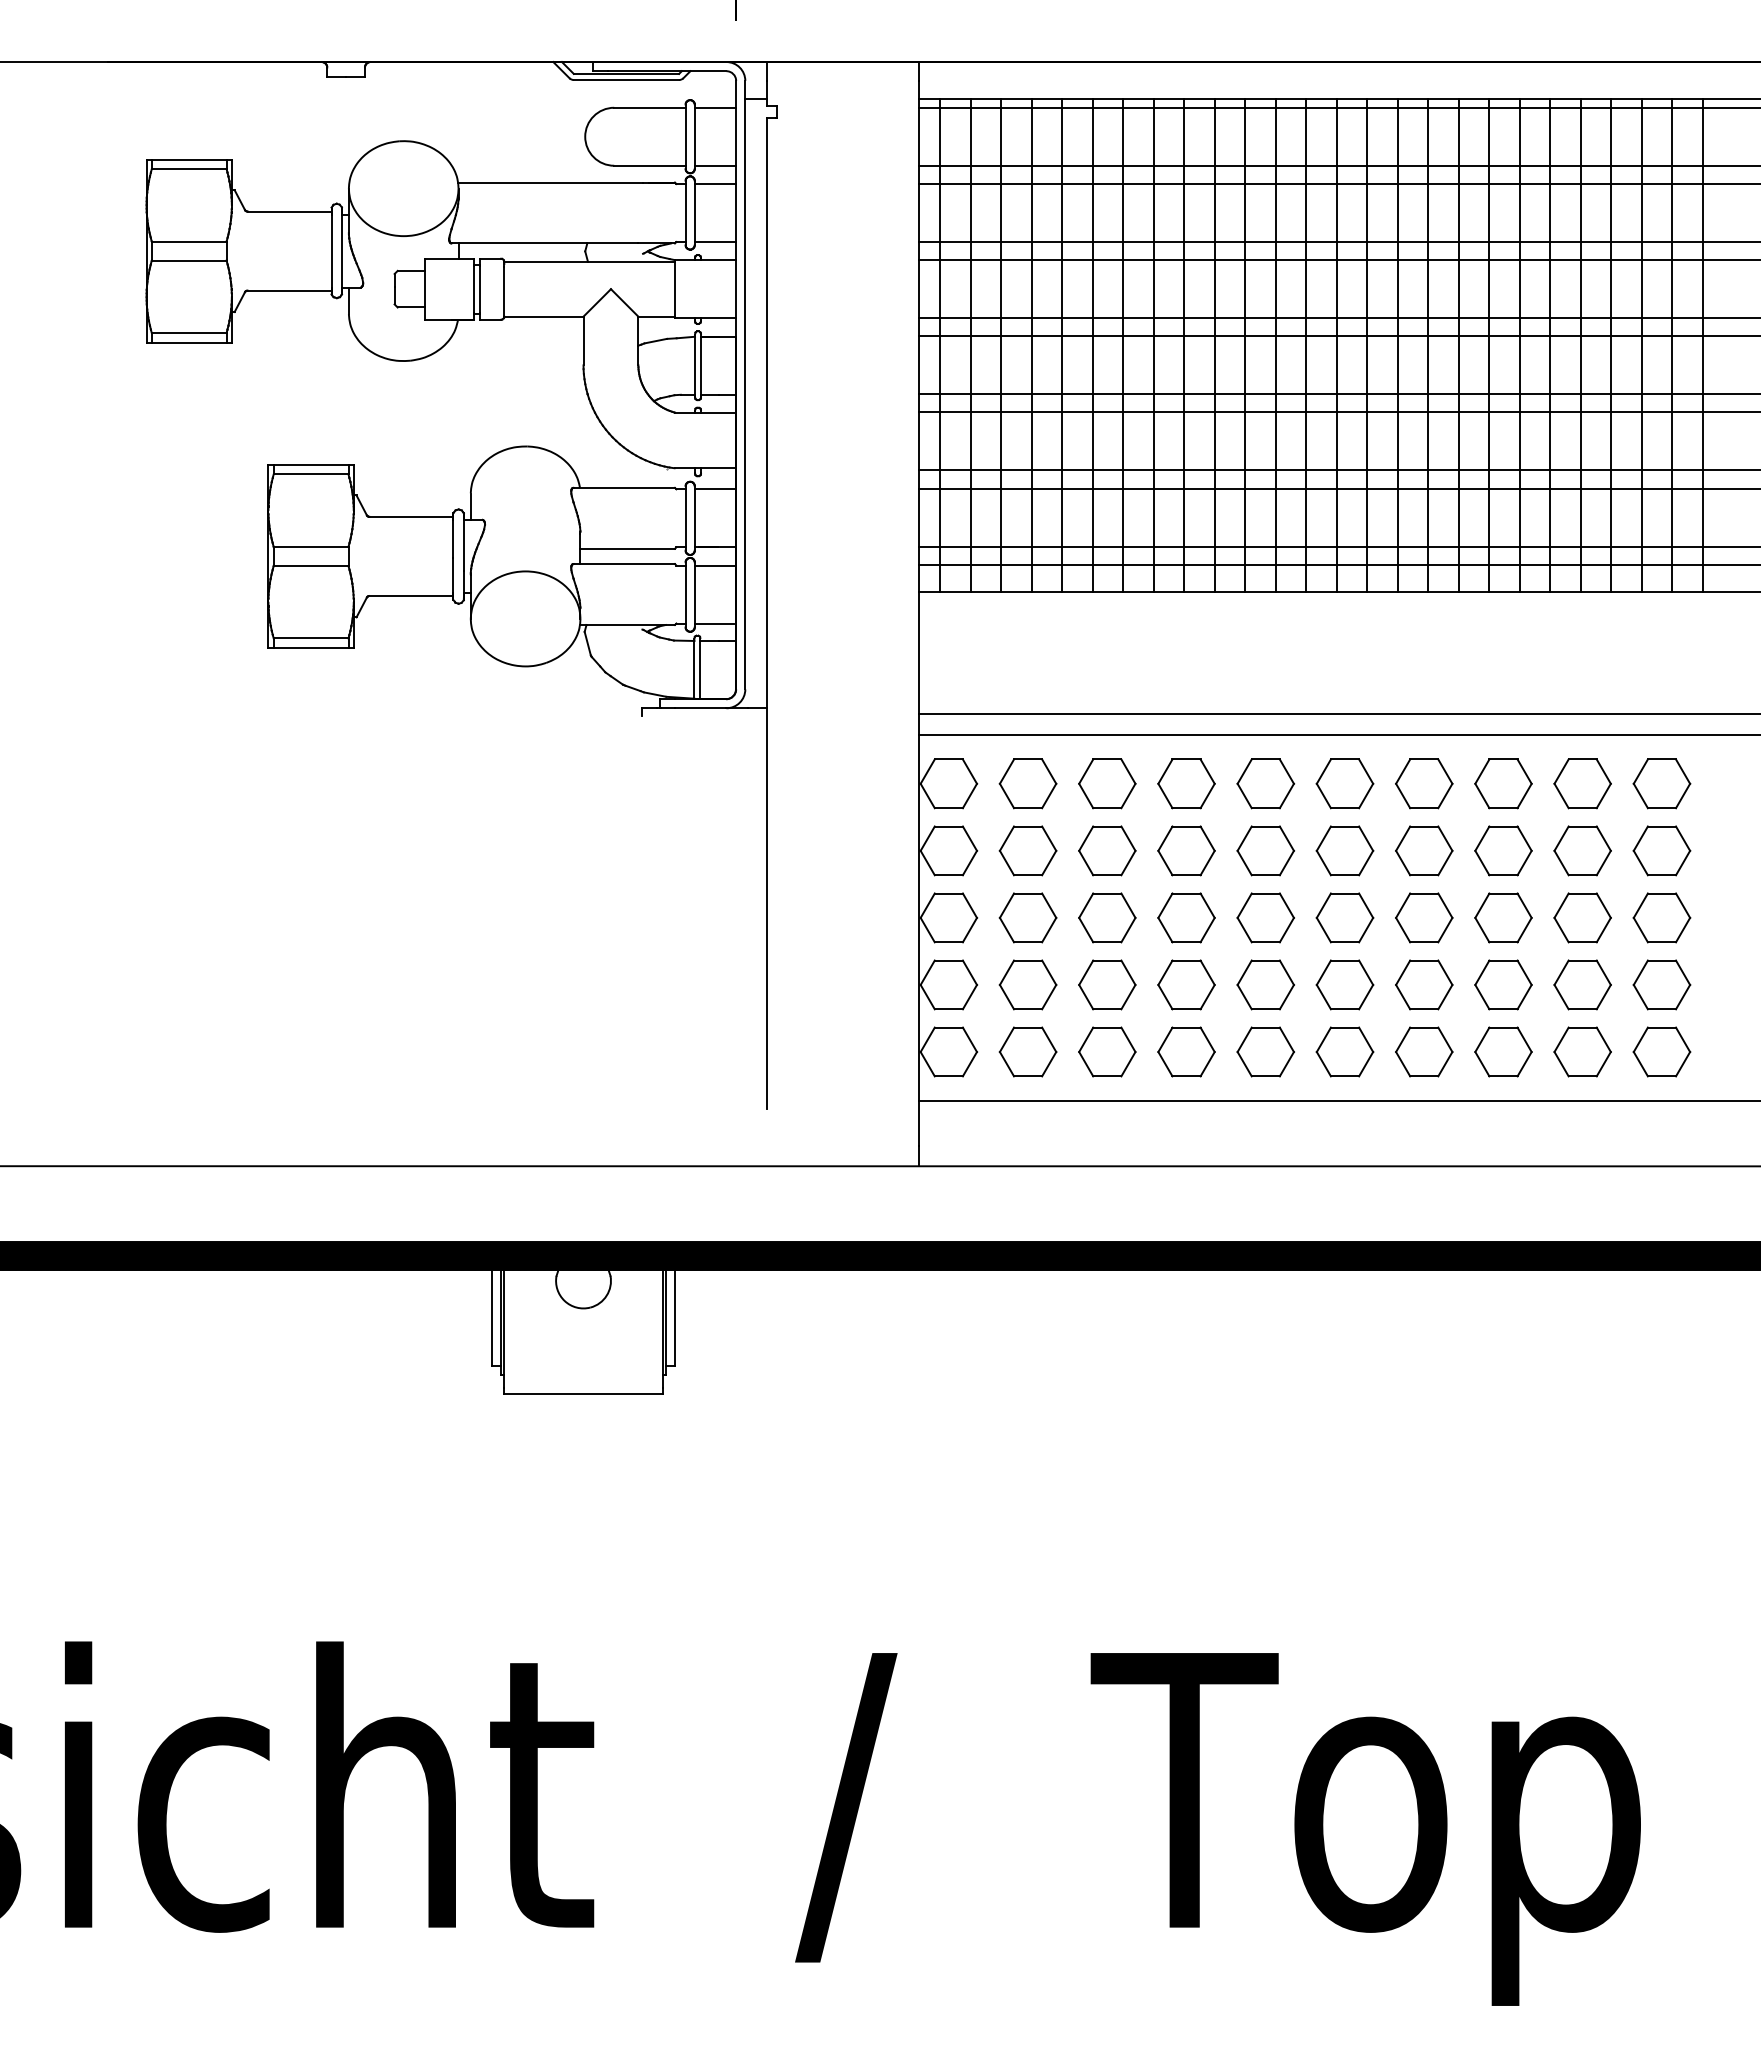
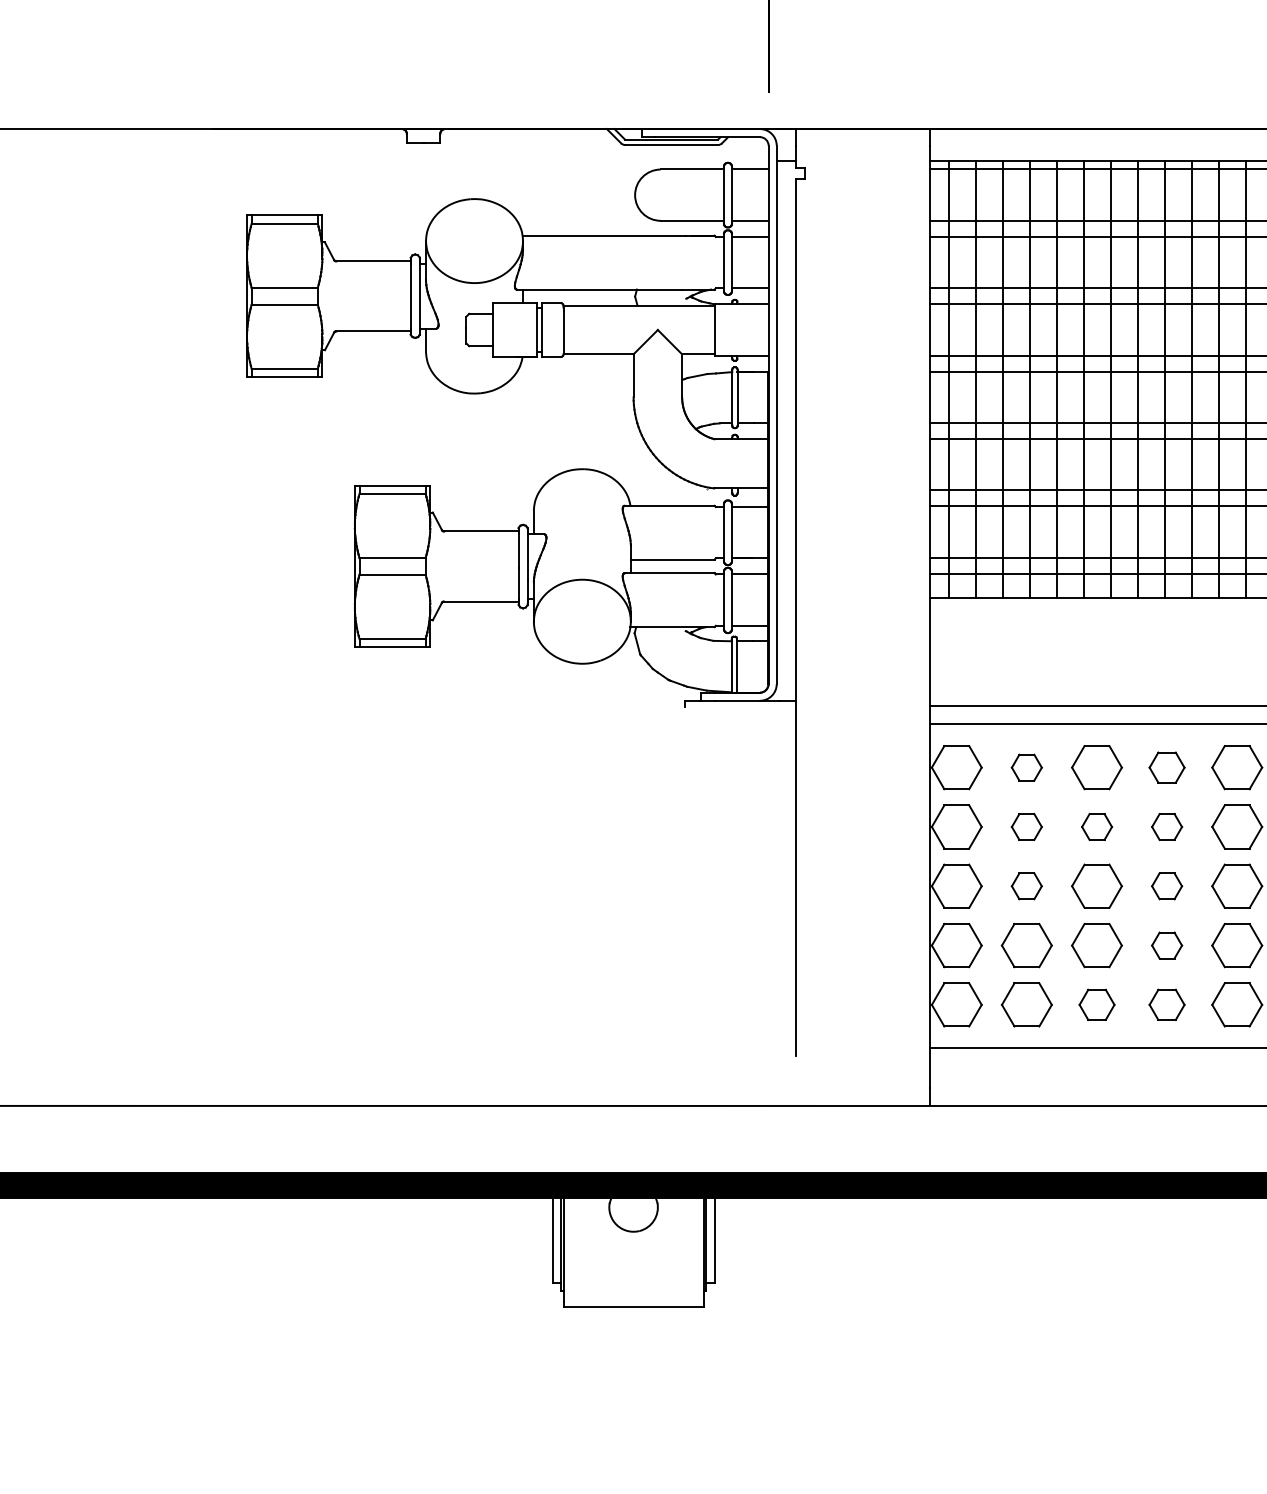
part: (1027, 783) -> (1026, 767), size x0.6
part: (1186, 783) -> (1167, 767), size x0.7
part: (1027, 850) -> (1026, 826), size x0.6
part: (1107, 850) -> (1097, 826), size x0.6
part: (1186, 850) -> (1167, 826), size x0.6
part: (1027, 917) -> (1026, 885), size x0.6
part: (1186, 917) -> (1167, 885), size x0.6
part: (1186, 984) -> (1167, 945), size x0.6
part: (1107, 1051) -> (1097, 1004), size x0.7
part: (1186, 1051) -> (1167, 1004), size x0.7

